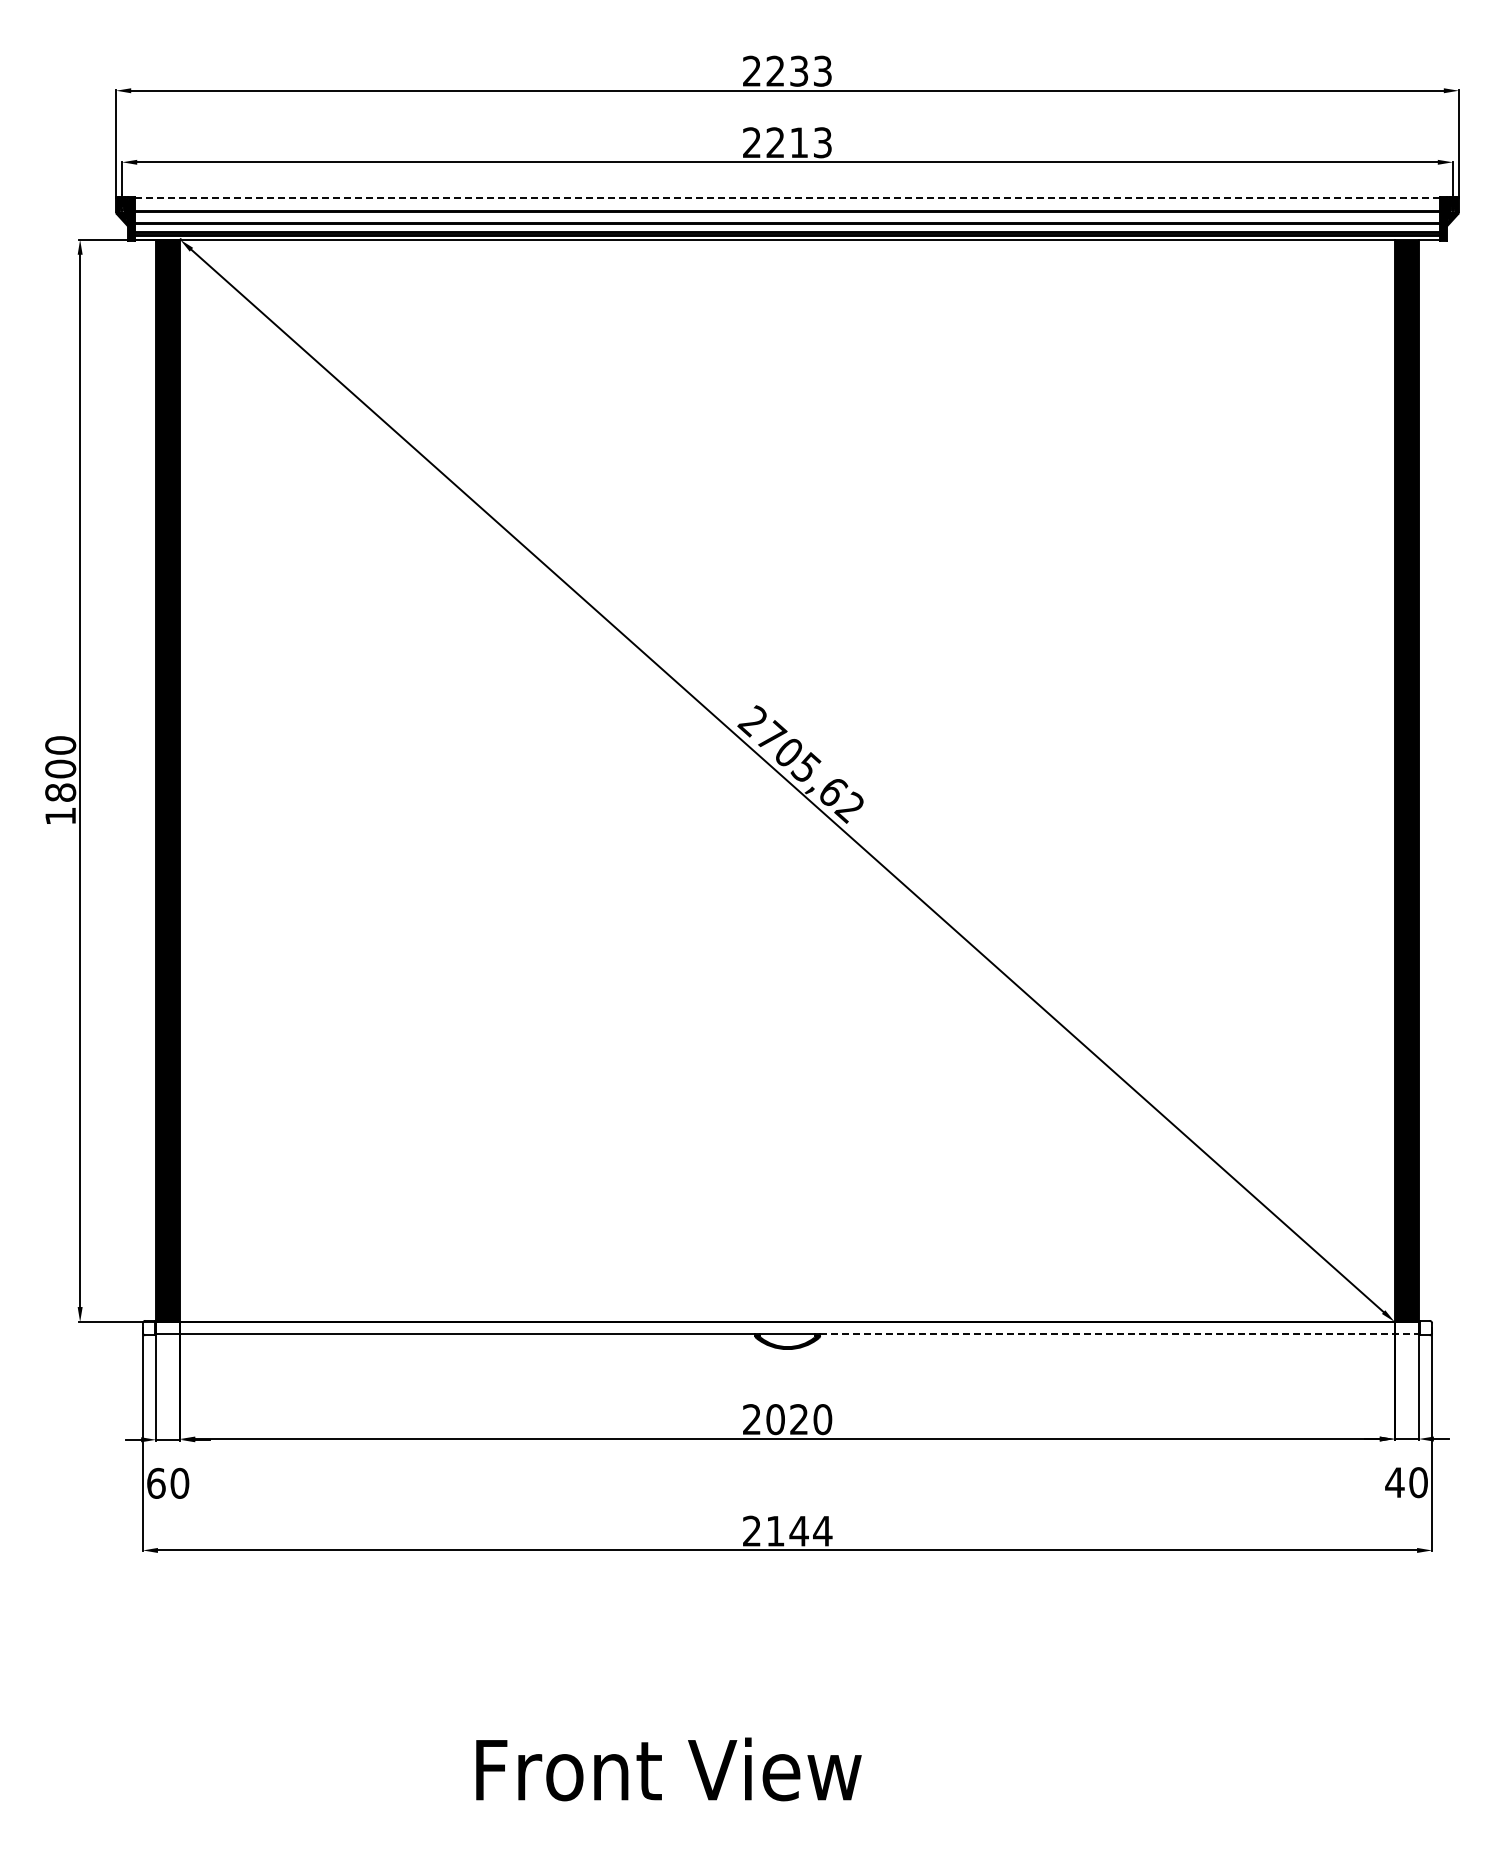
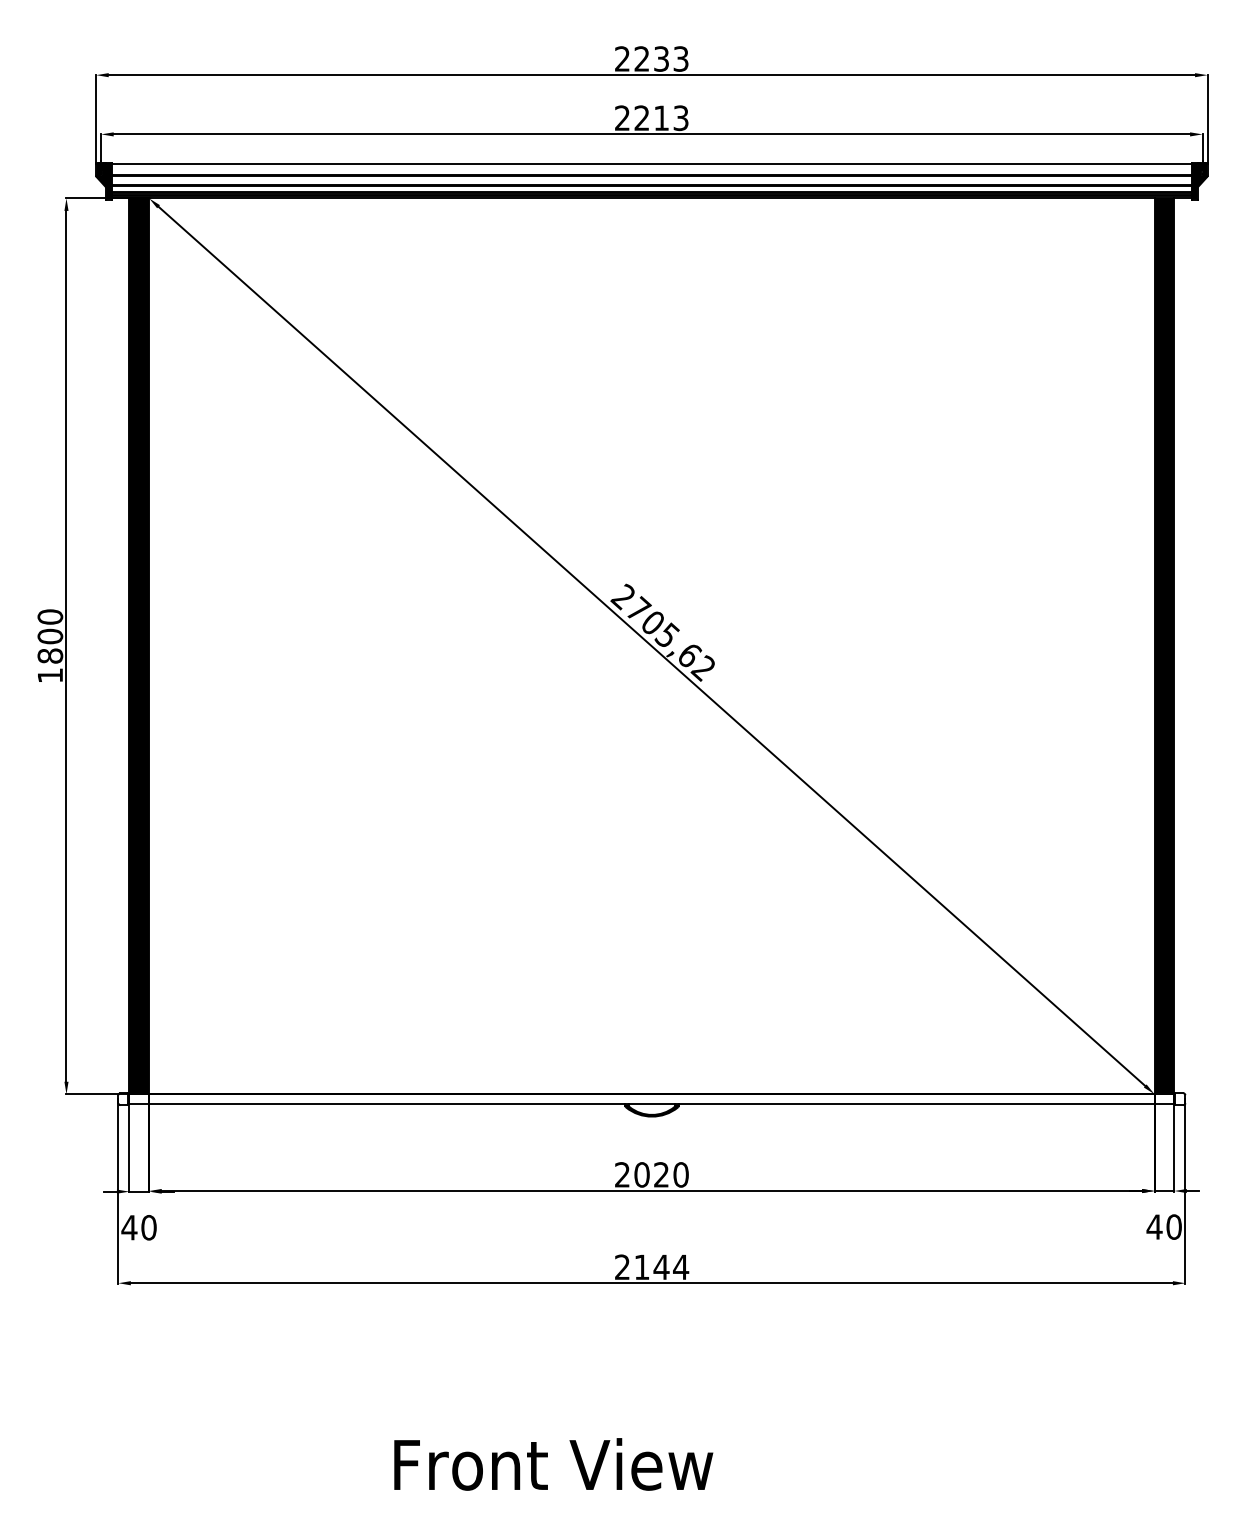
line: (788, 197) -> (652, 163), dashed -> solid
line: (1120, 1334) -> (927, 1104), dashed -> solid
text: (156, 1482) -> (129, 1226), 60 -> 40

